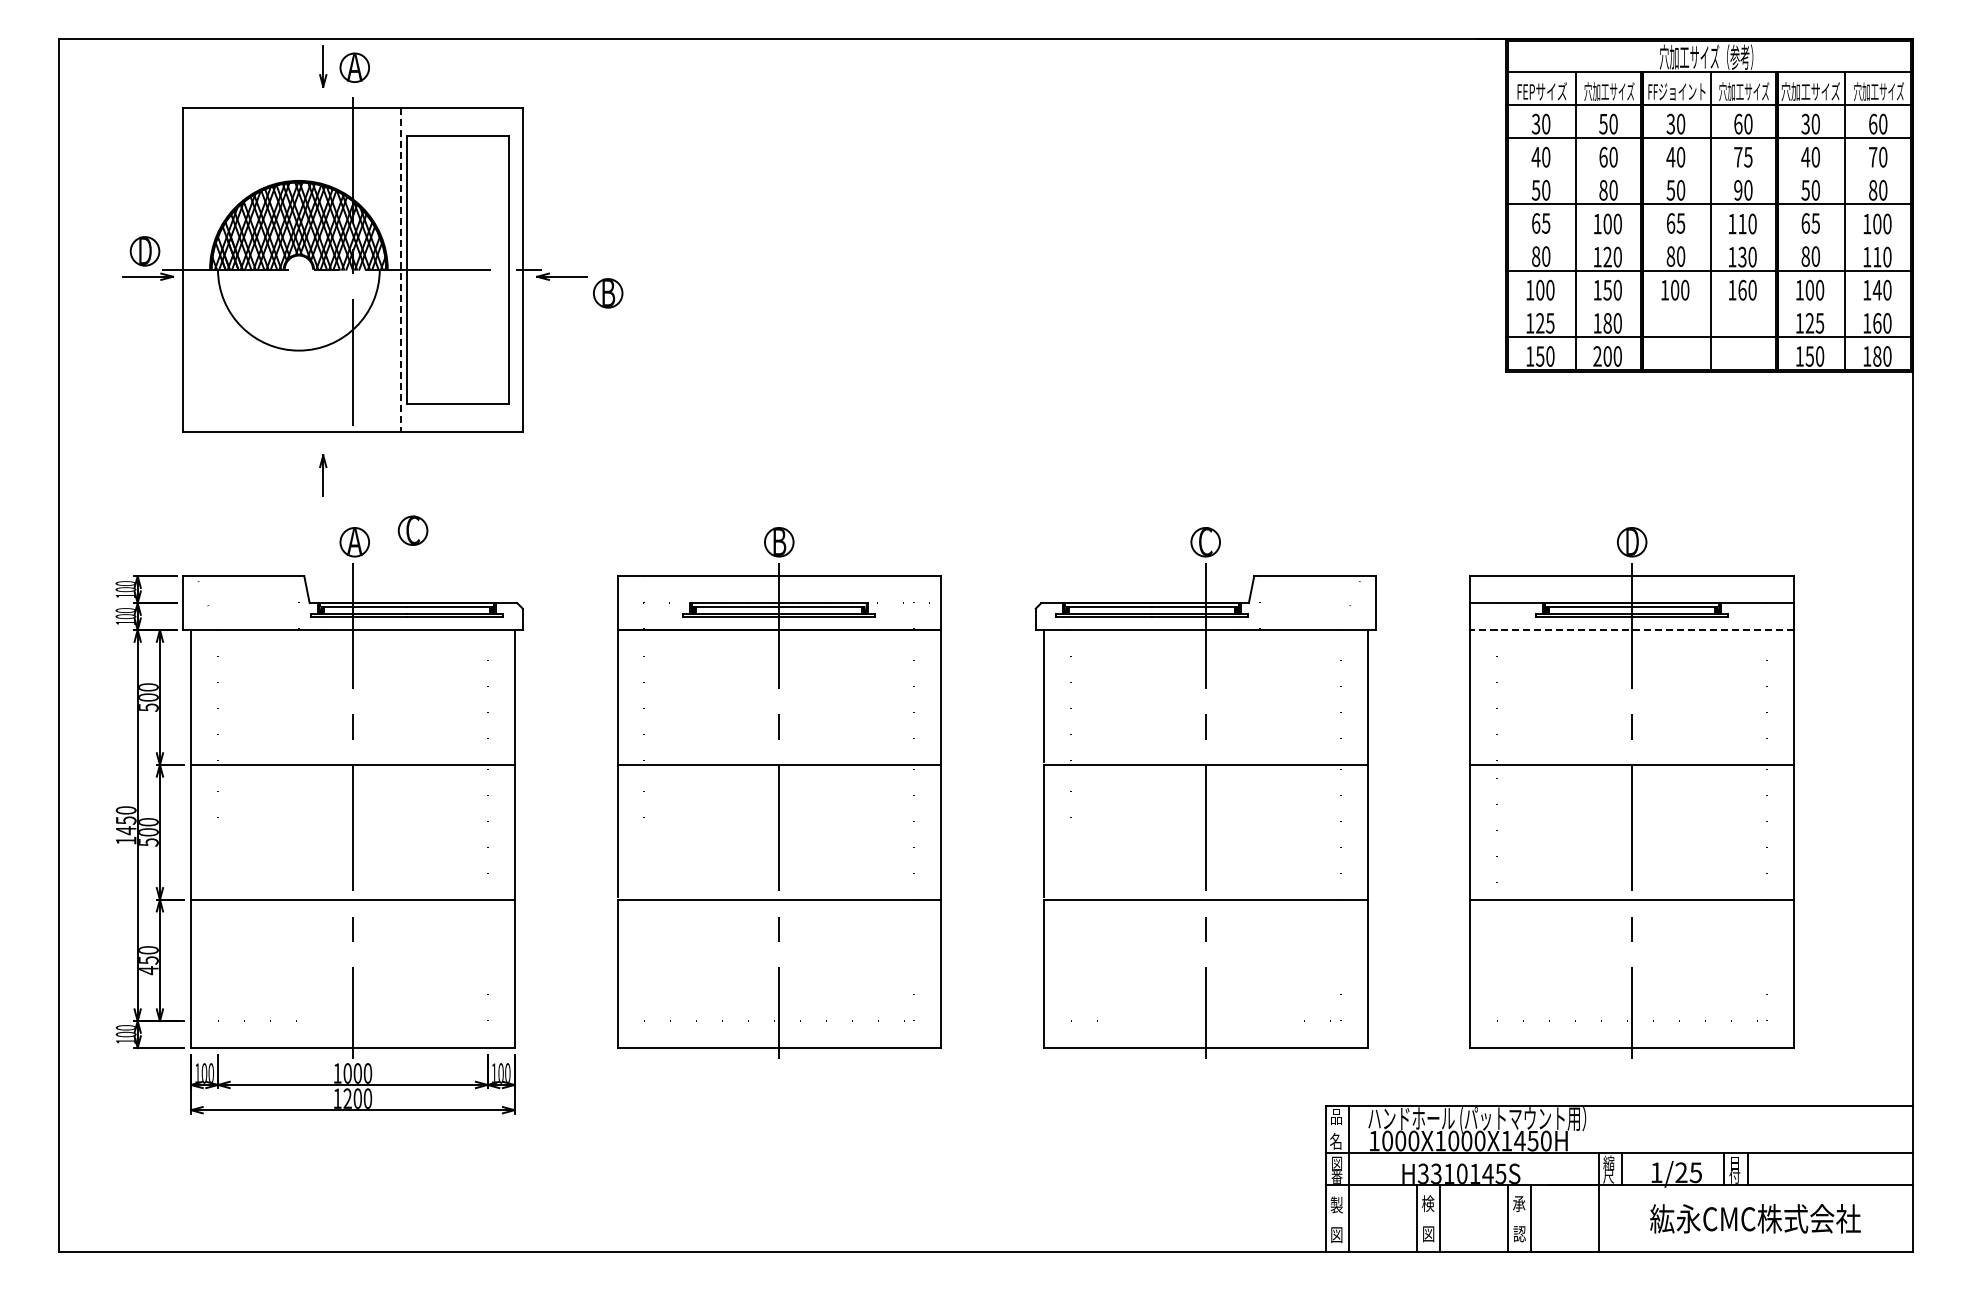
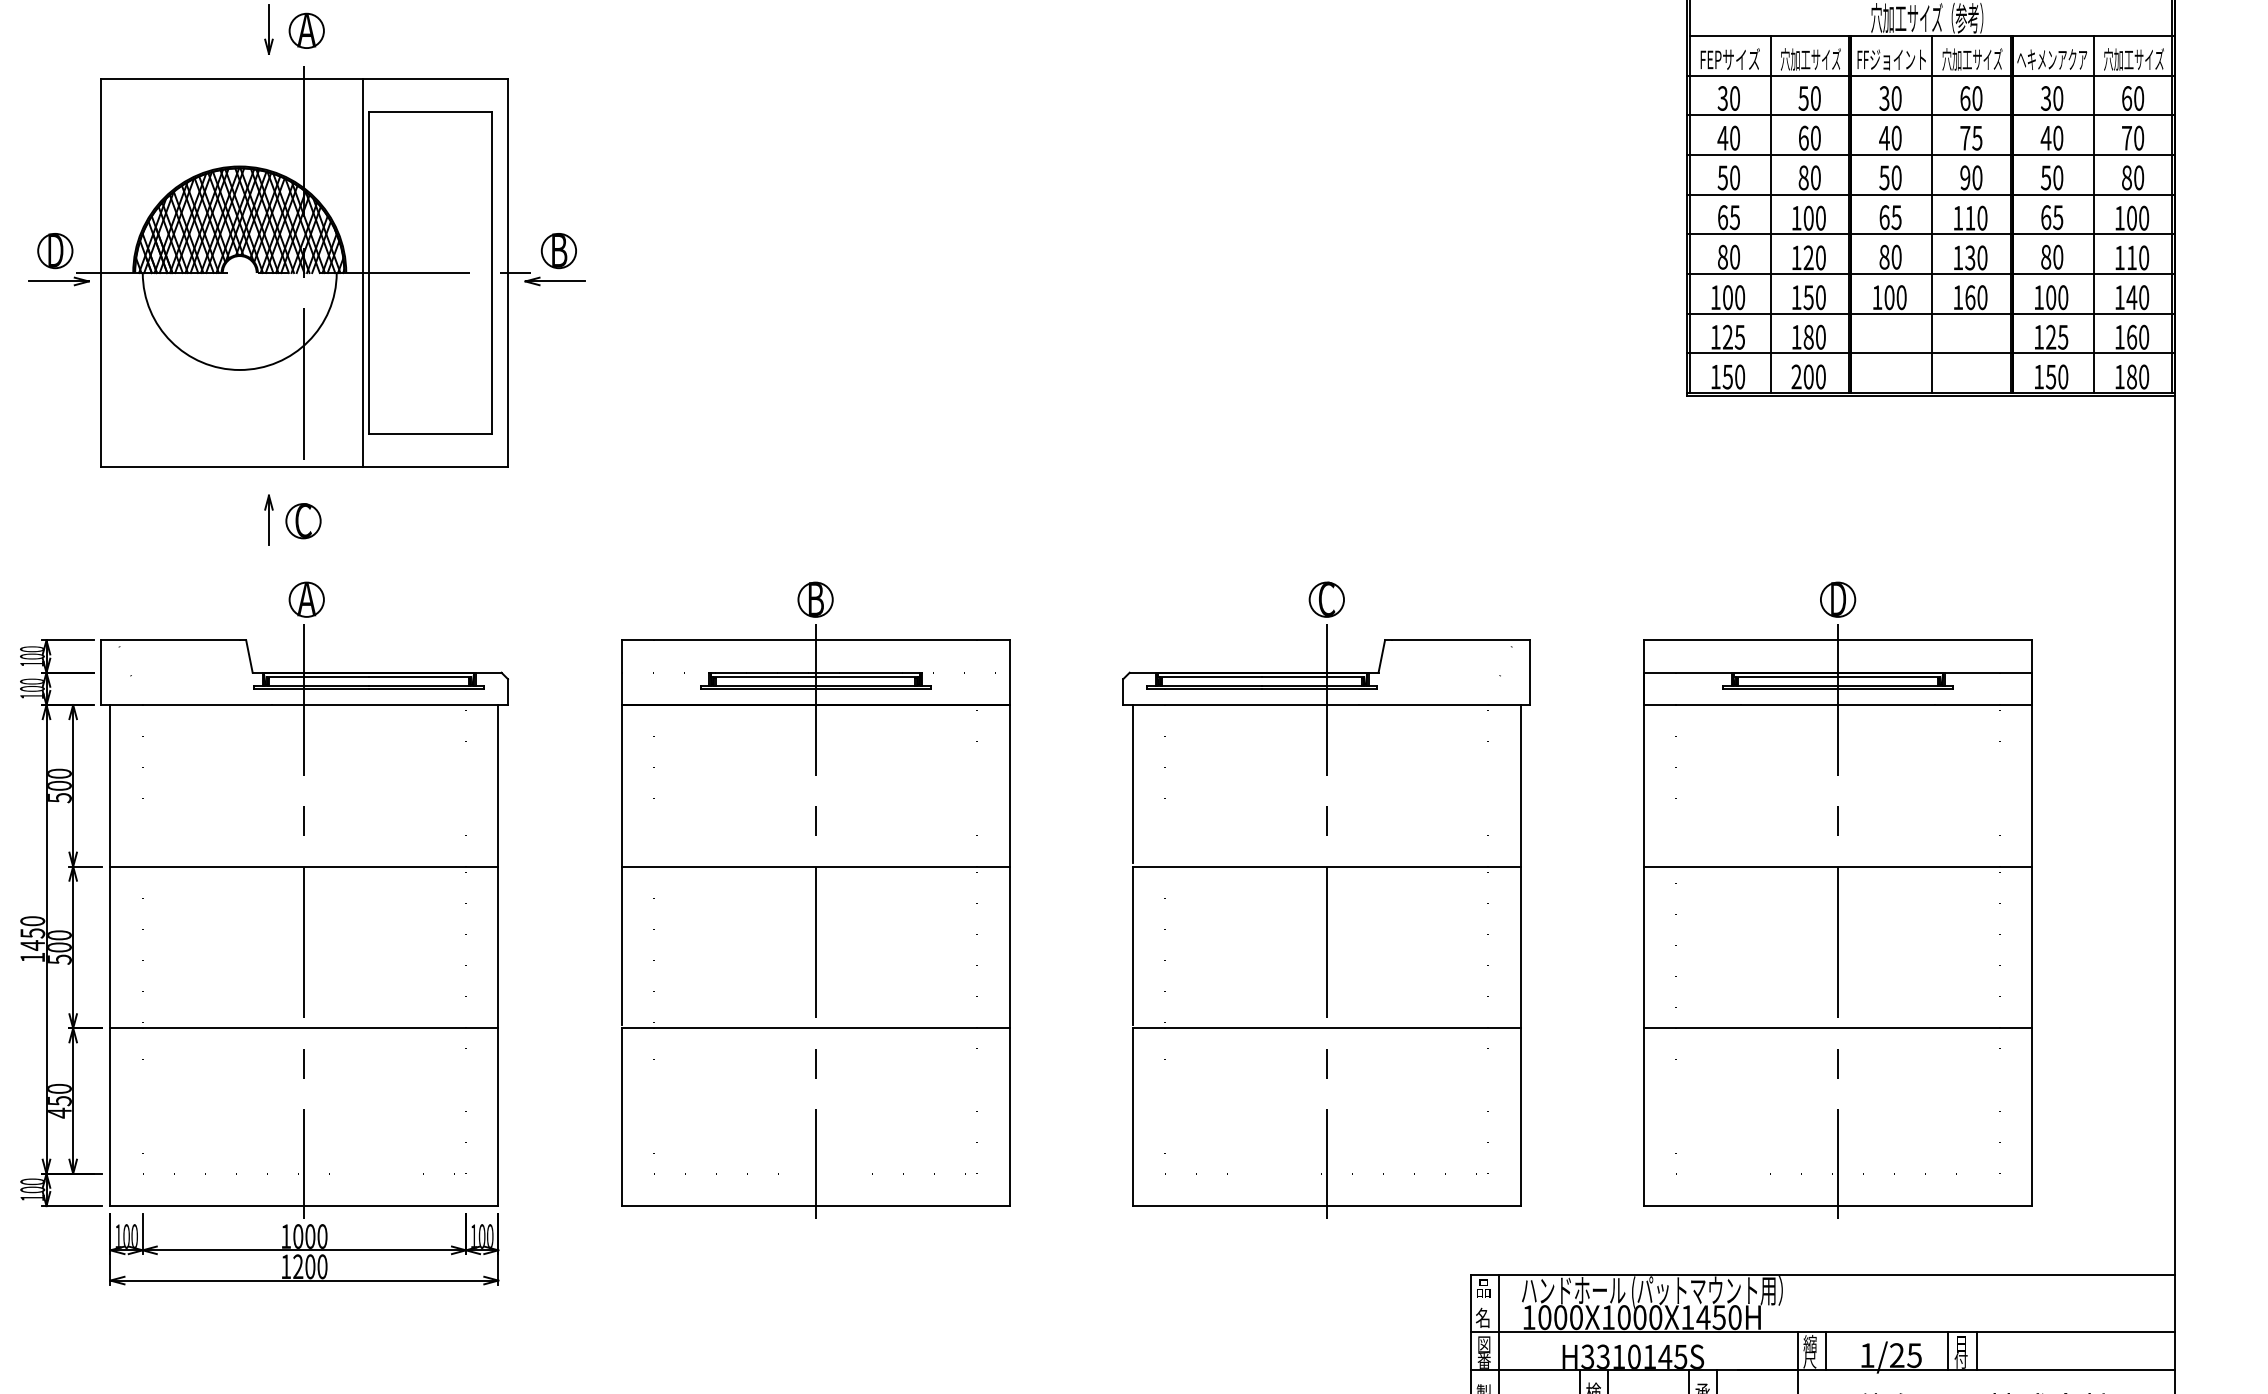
text: (1810, 91) -> (2051, 59), 穴加工サイズ -> ヘキメンアクア
line: (1709, 171) -> (1930, 155), added
line: (1709, 237) -> (1930, 234), added
line: (401, 269) -> (362, 272), dashed -> solid
part: (608, 293) -> (559, 251), moved
line: (1709, 303) -> (1930, 313), added
part: (412, 530) -> (302, 520), moved
line: (1632, 630) -> (1838, 705), dashed -> solid

